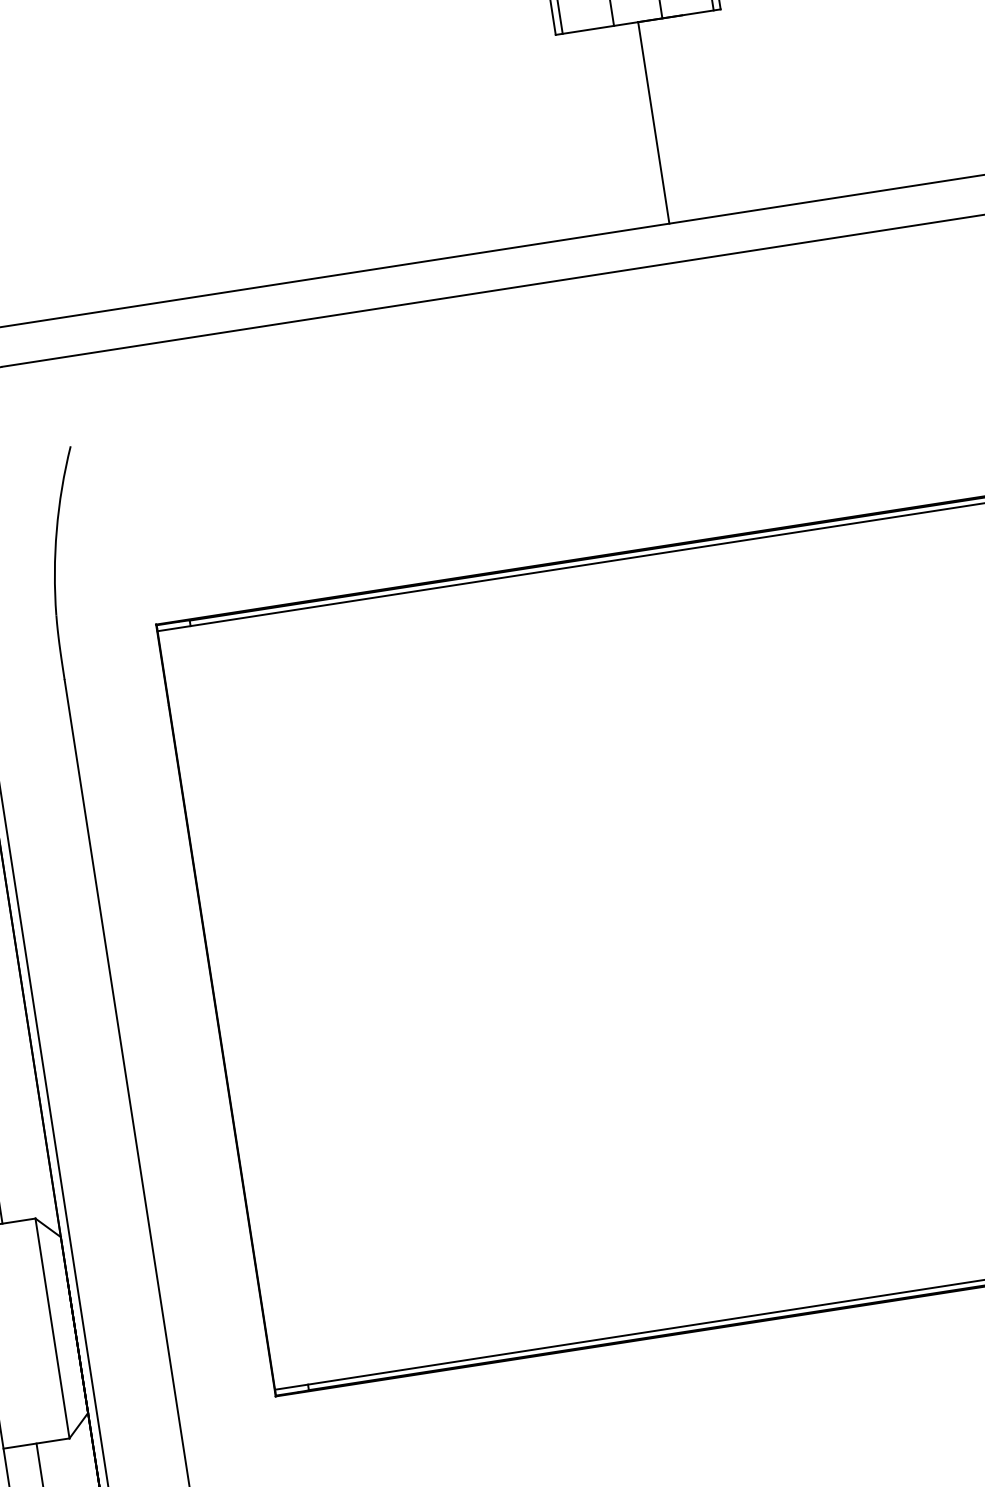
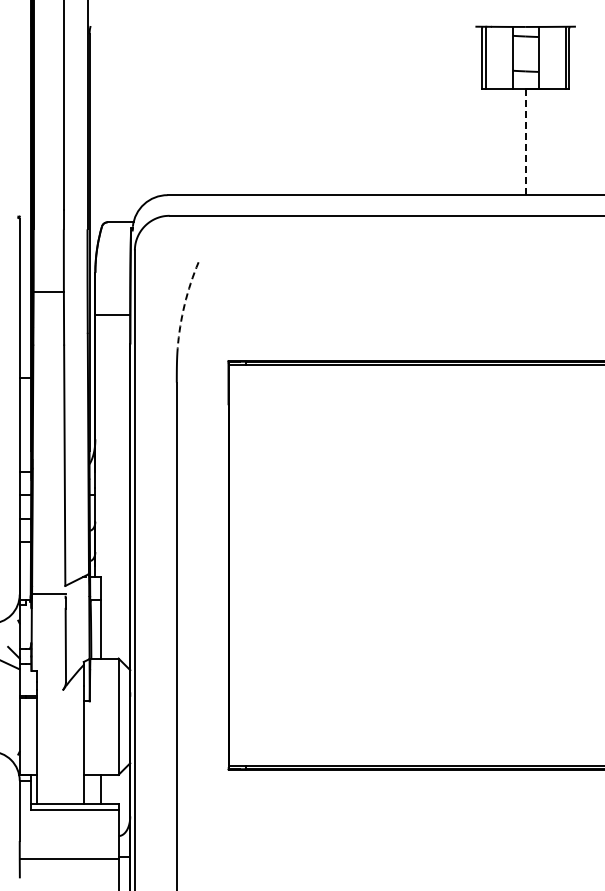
line: (653, 122) -> (525, 141), solid -> dashed
arc: (56, 530) -> (184, 304), solid -> dashed

